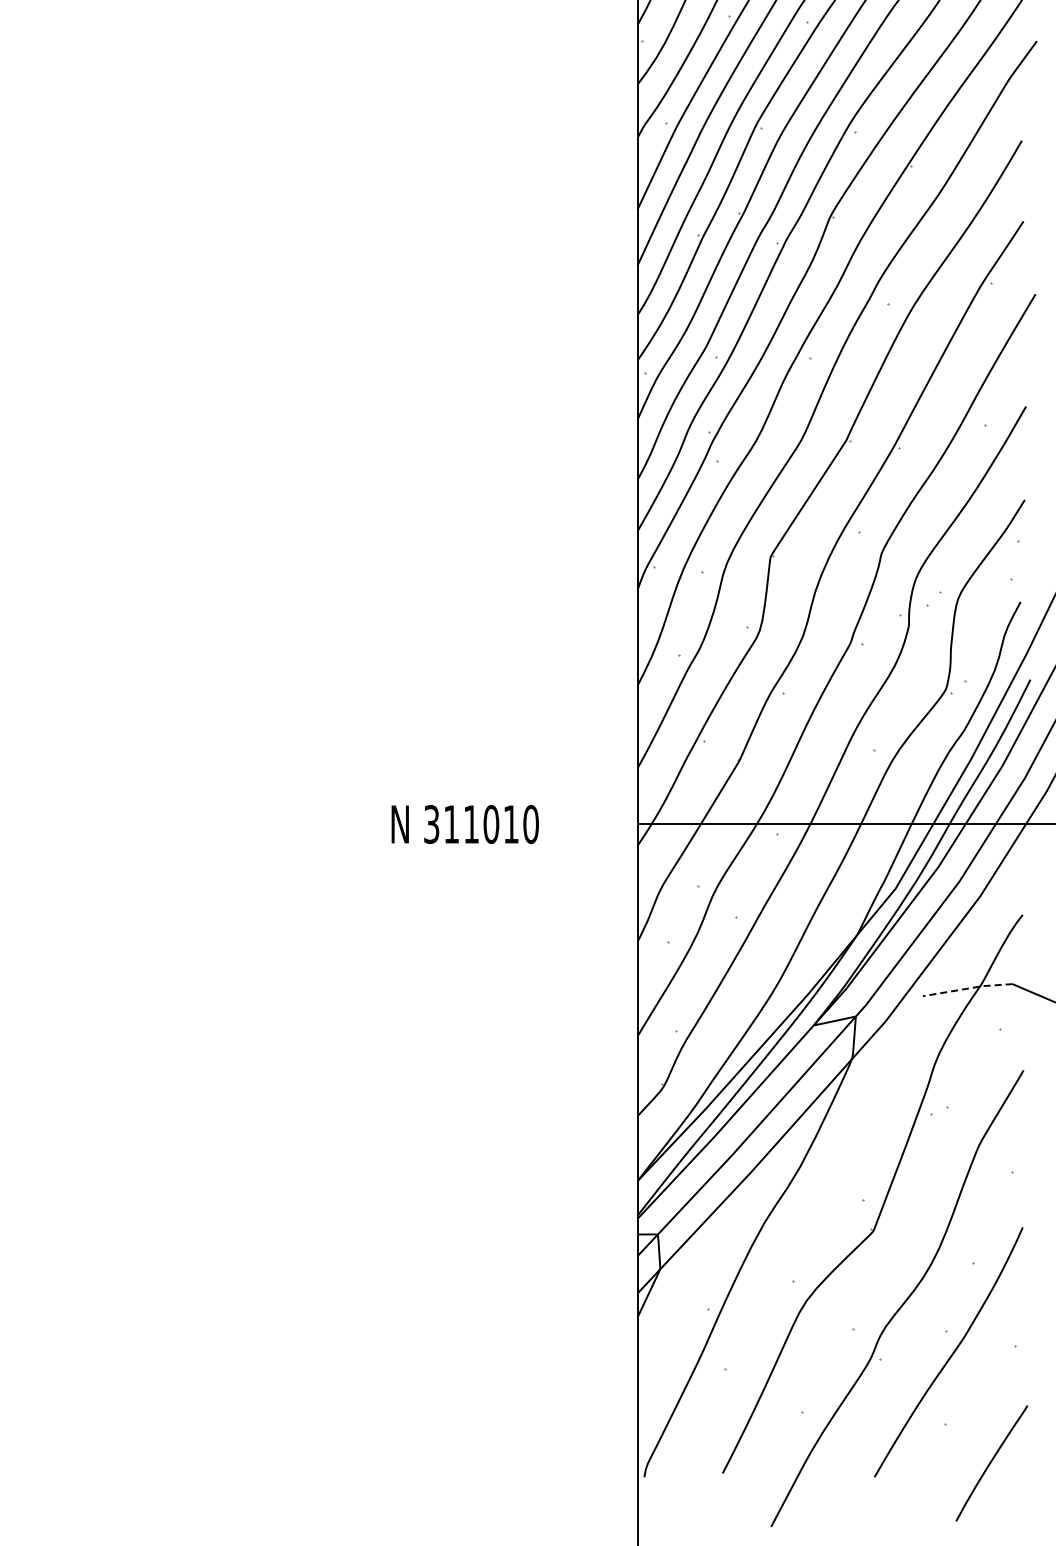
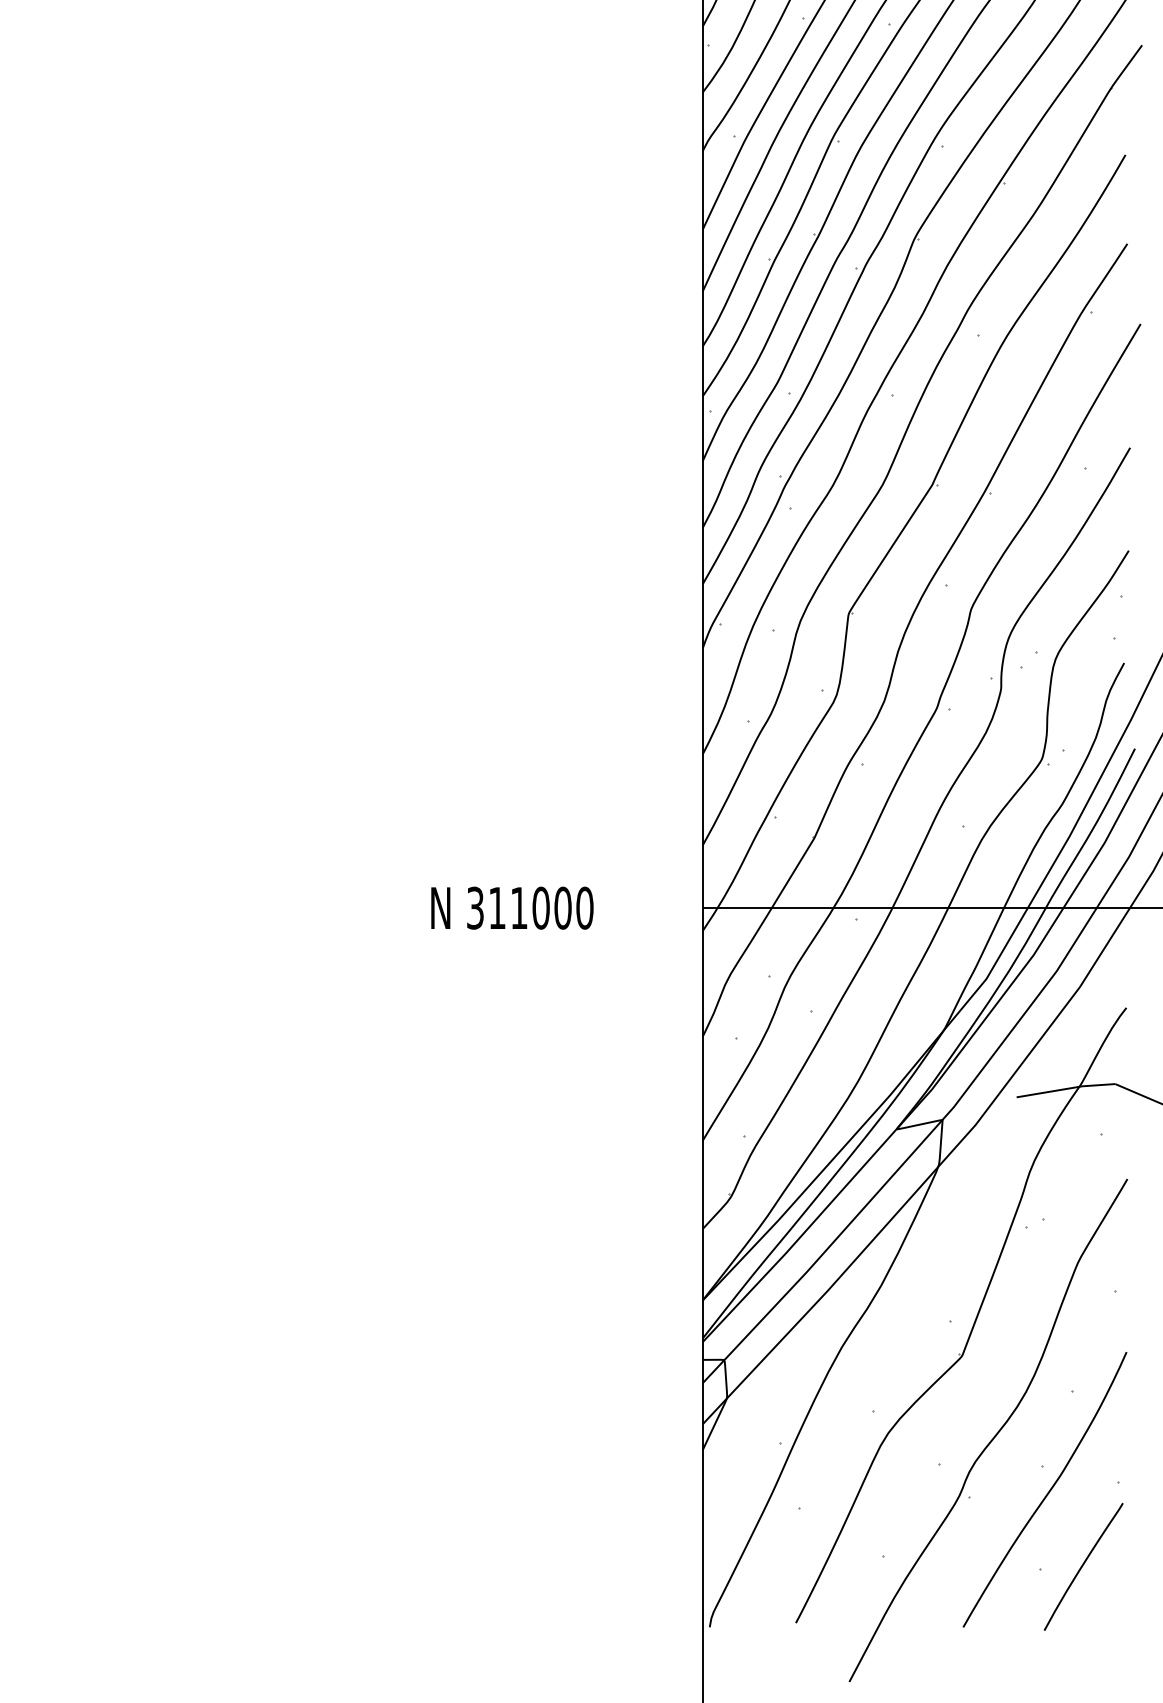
text: (511, 824) -> (563, 908), 311010 -> 311000
line: (968, 988) -> (1066, 1088), dashed -> solid
curve: (991, 1463) -> (1083, 1566), moved

